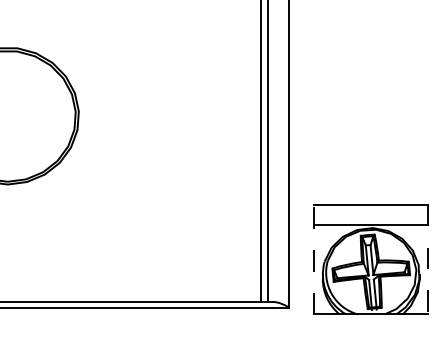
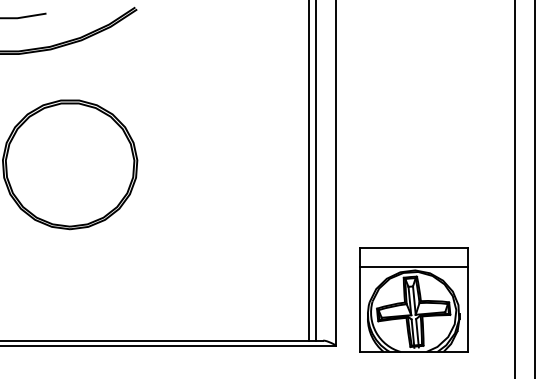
line: (313, 259) -> (359, 300), dashed -> solid
line: (428, 259) -> (467, 300), dashed -> solid

